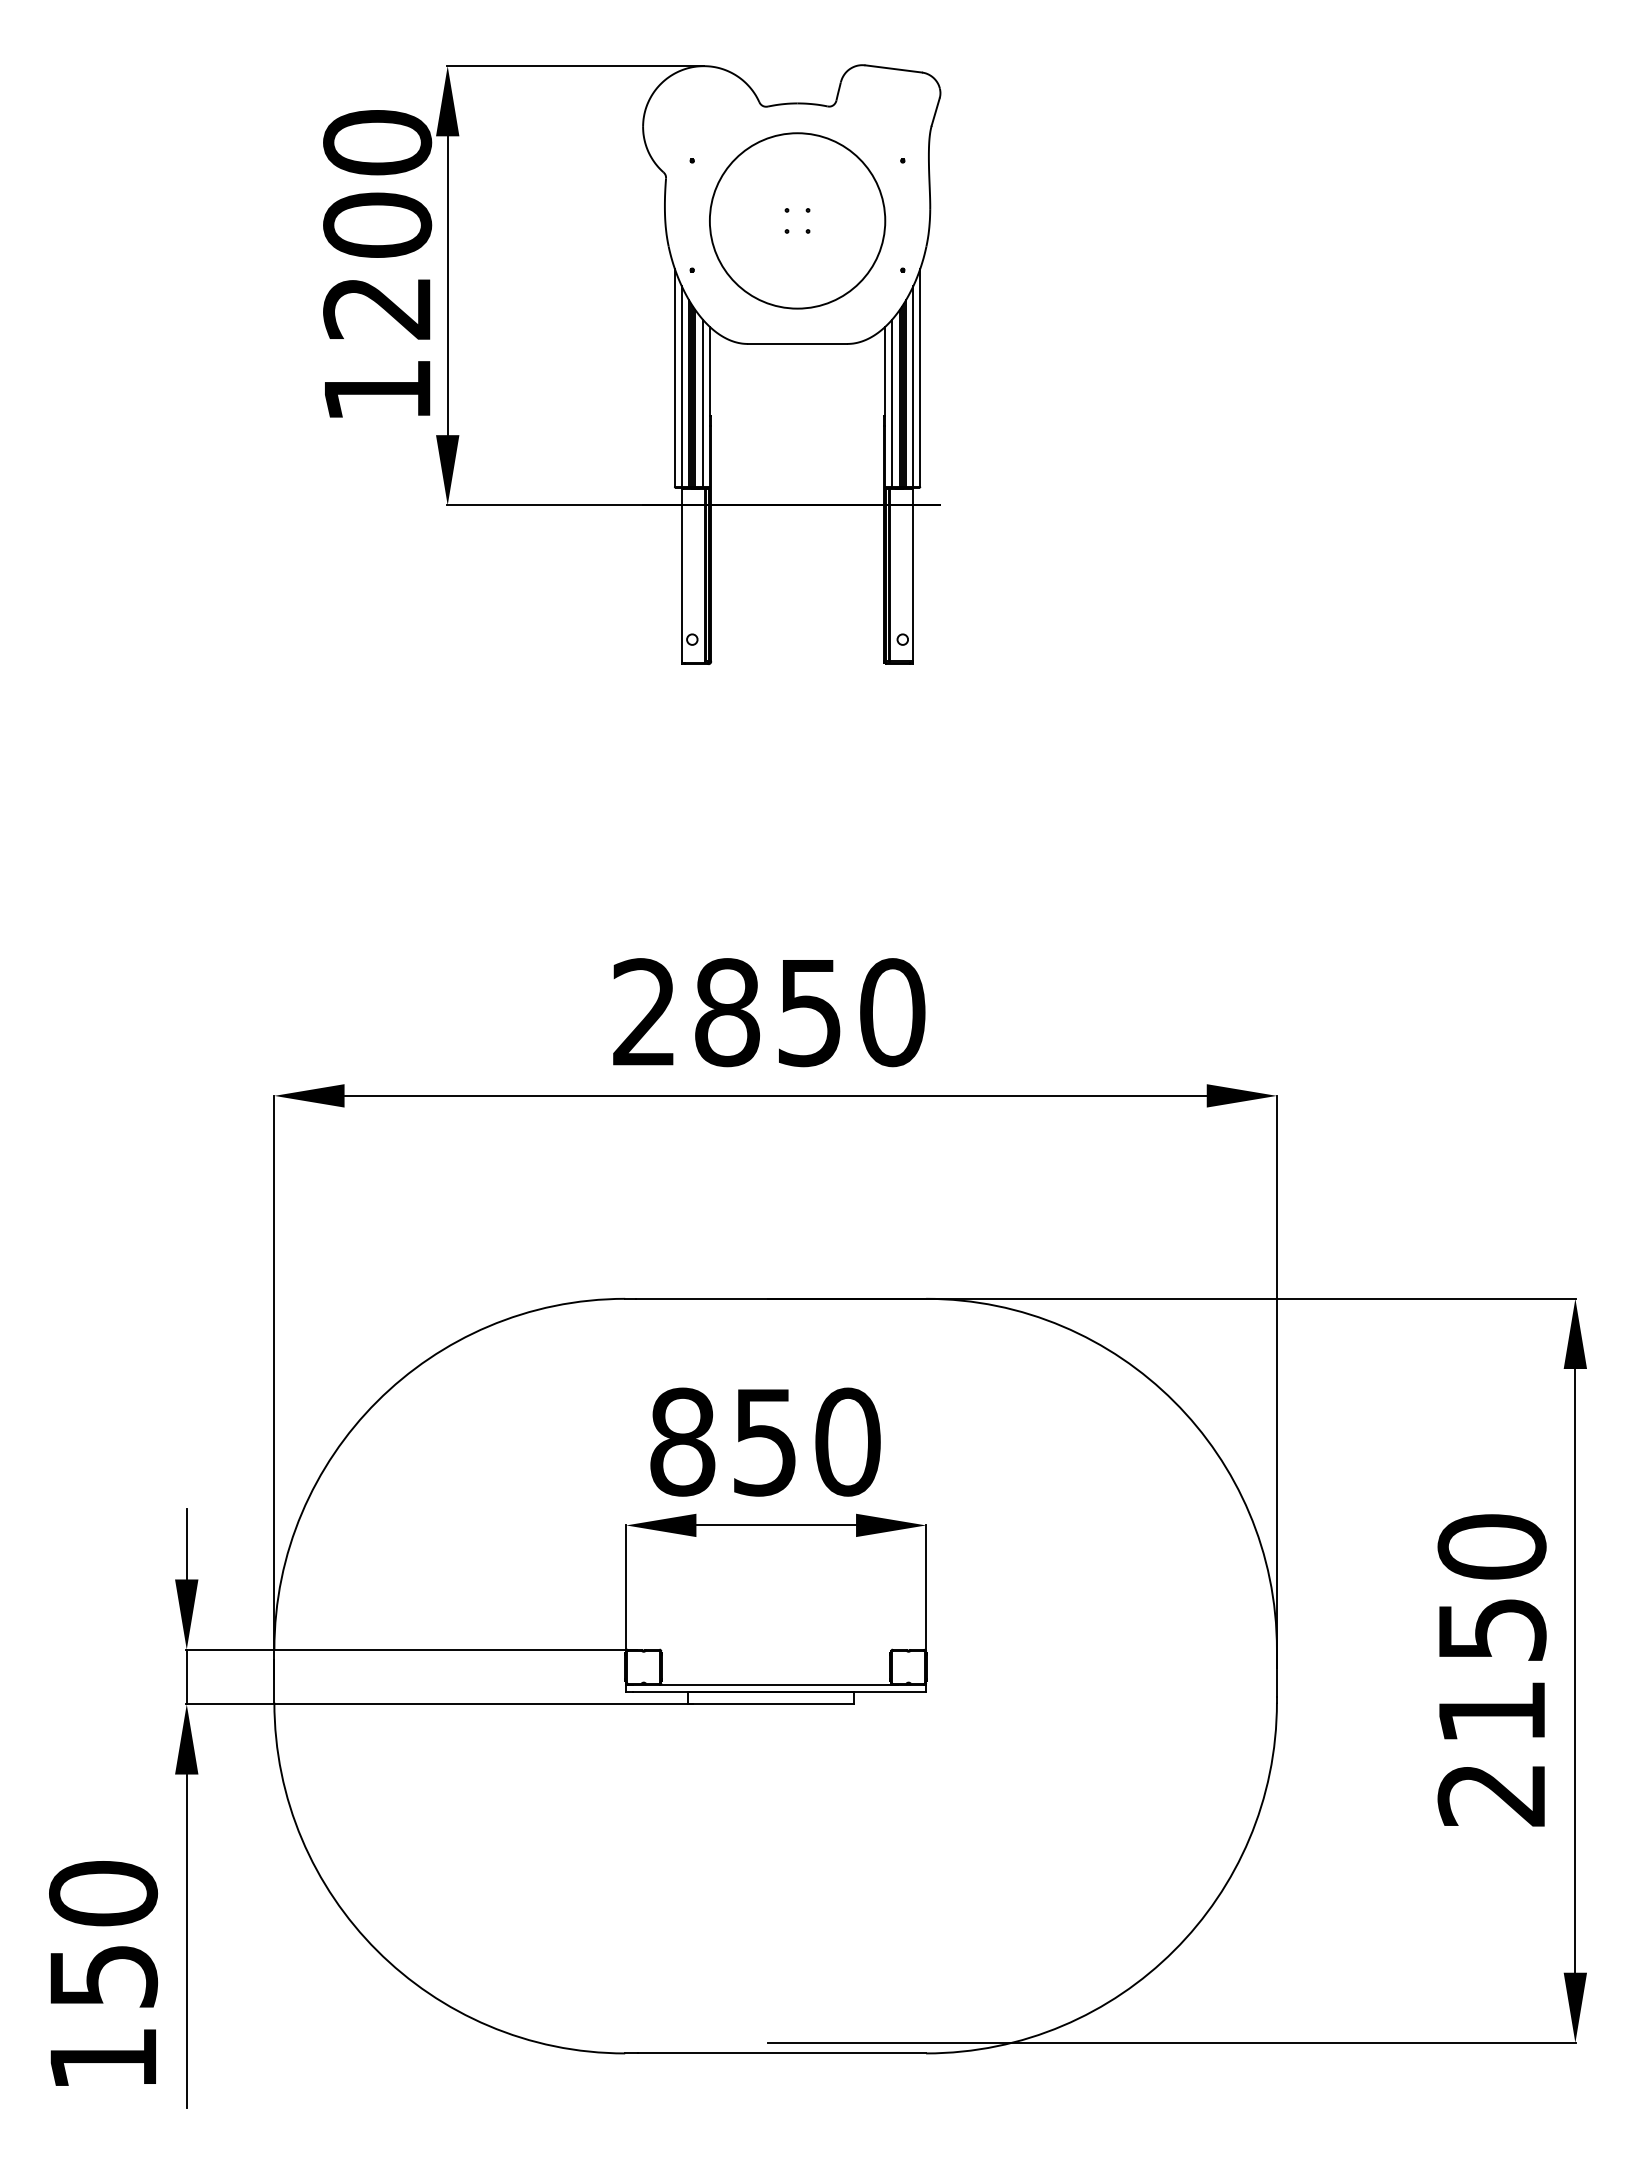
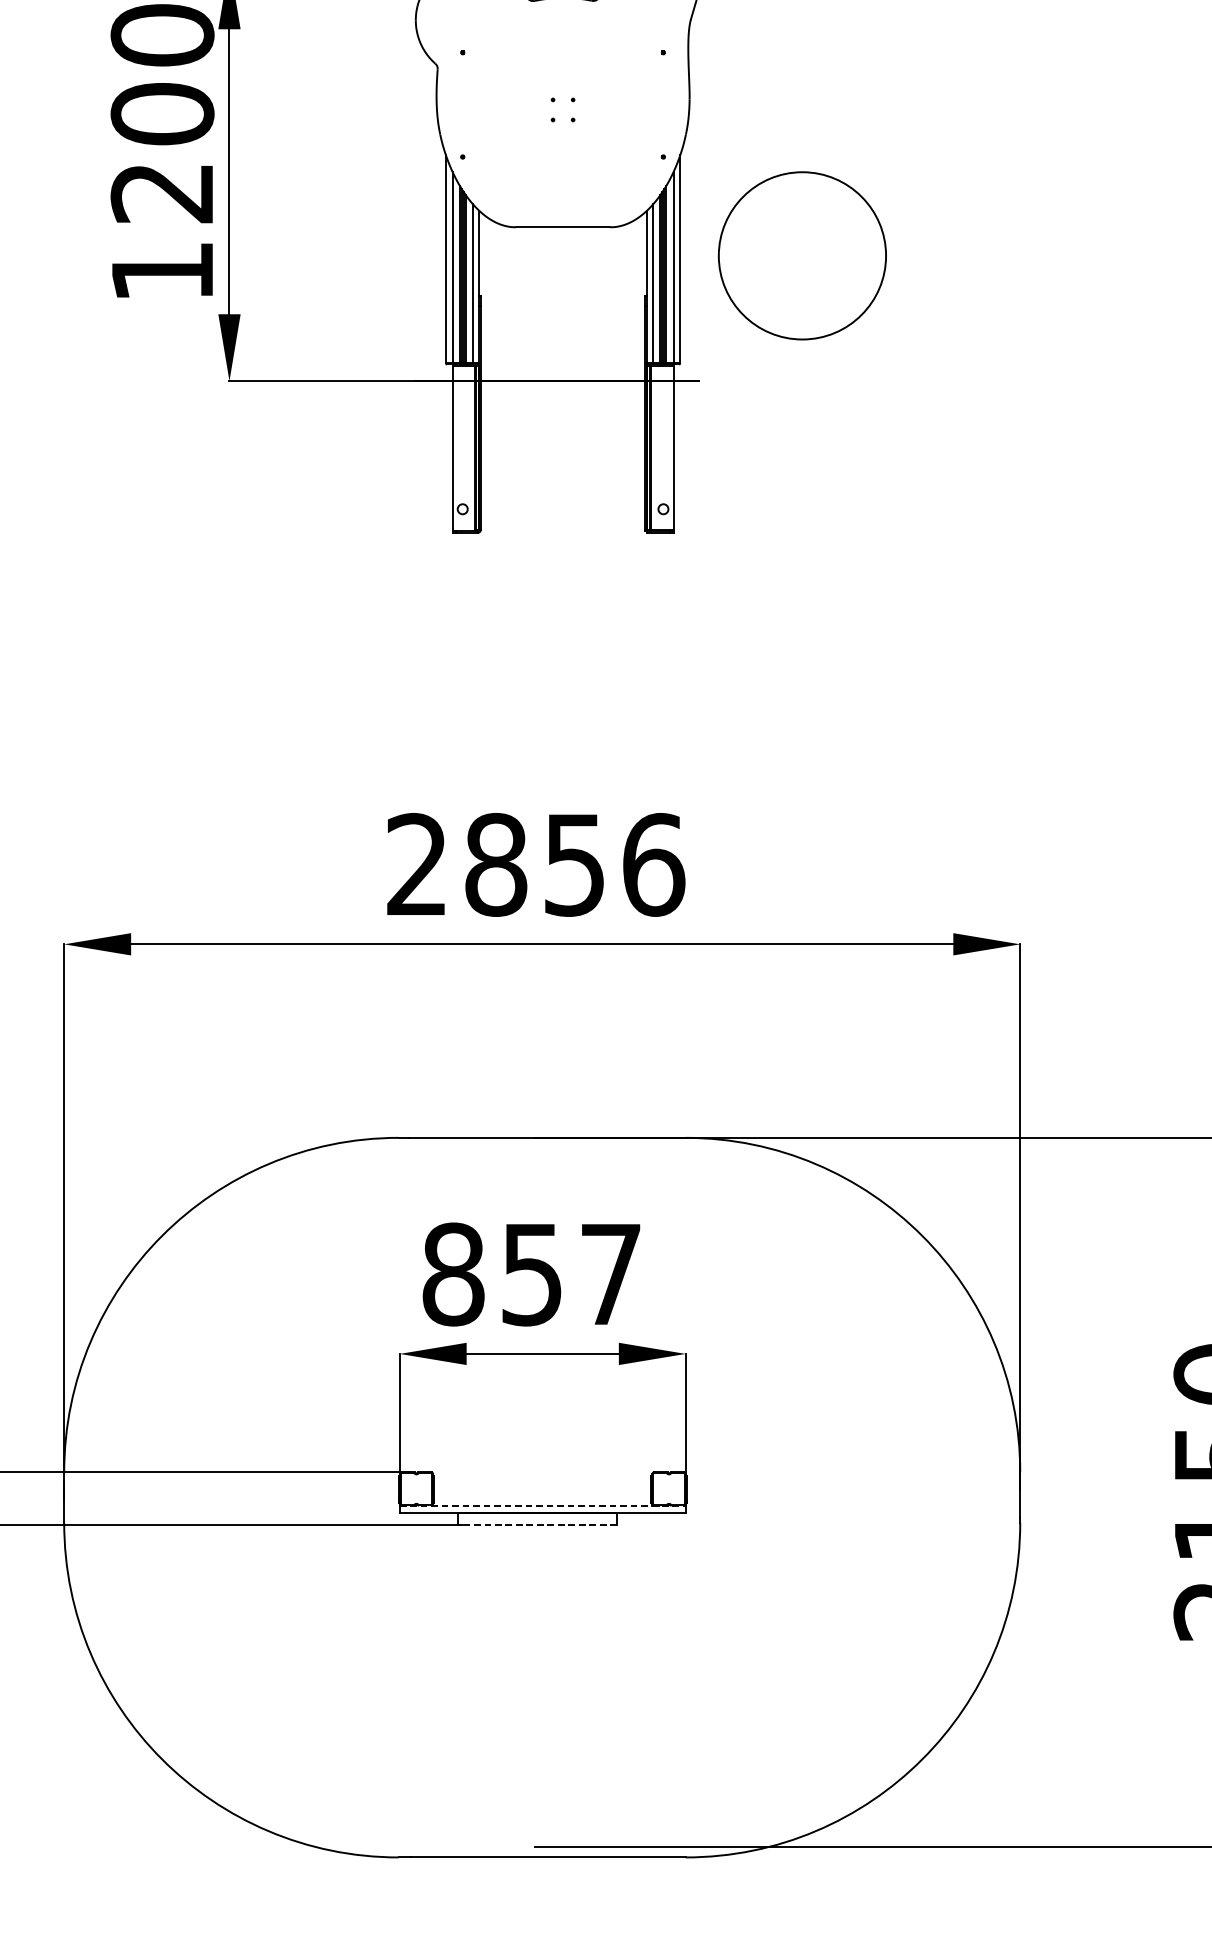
circle: (797, 220) -> (802, 255), moved
text: (892, 1012) -> (653, 864), 2850 -> 2856
text: (847, 1441) -> (610, 1273), 850 -> 857
line: (775, 1684) -> (542, 1505), solid -> dashed
line: (770, 1704) -> (537, 1524), solid -> dashed

